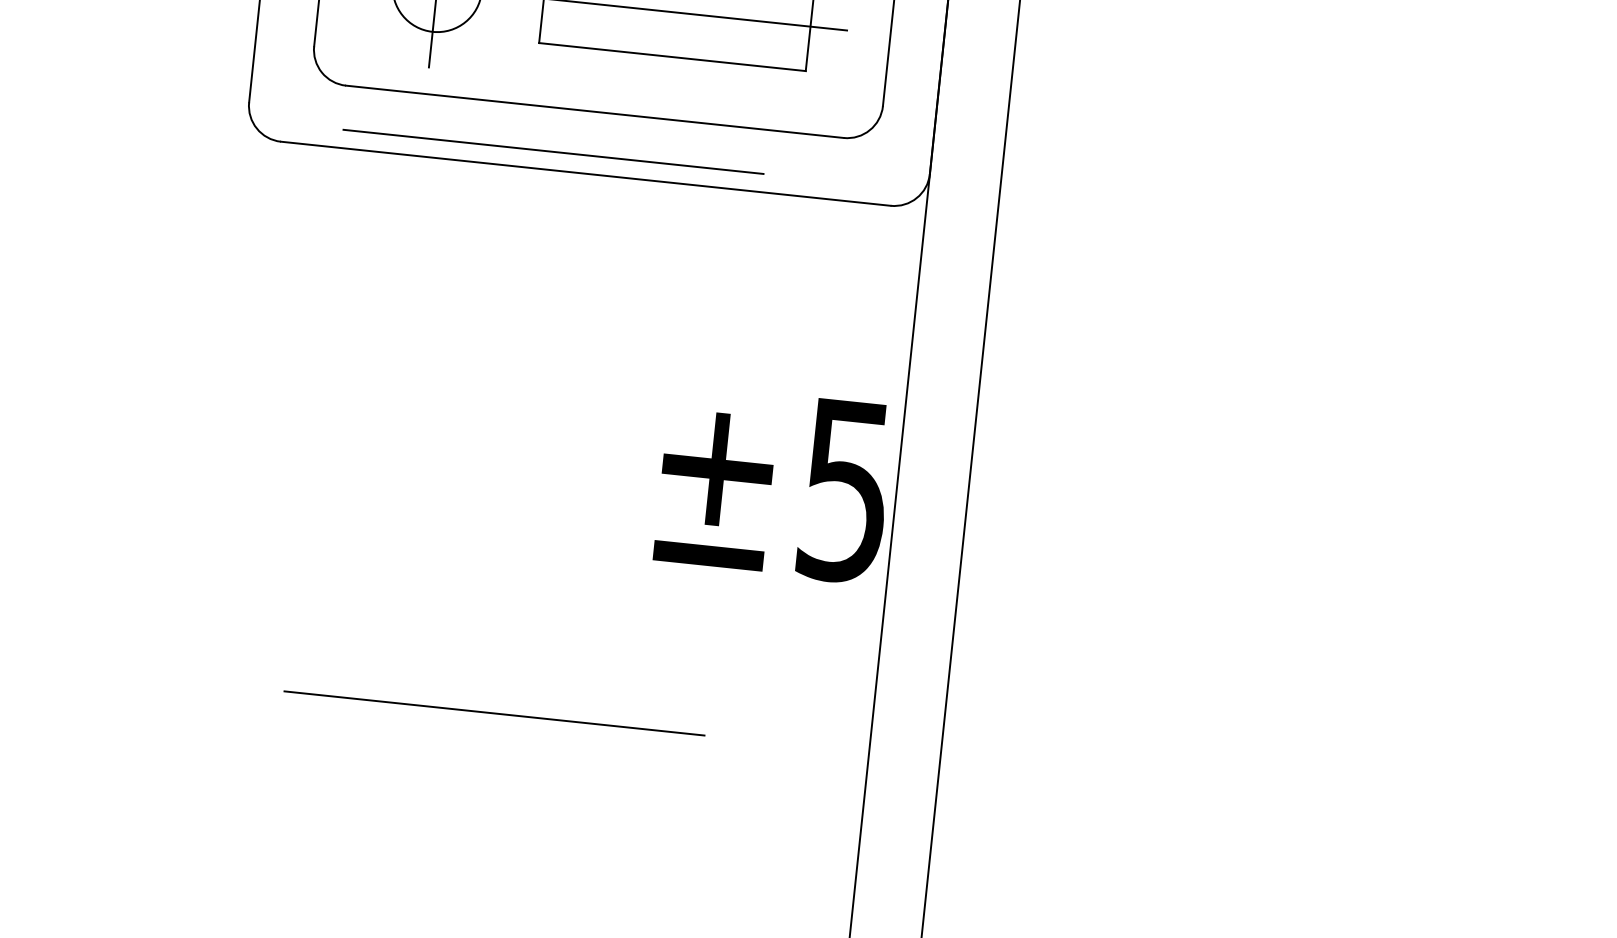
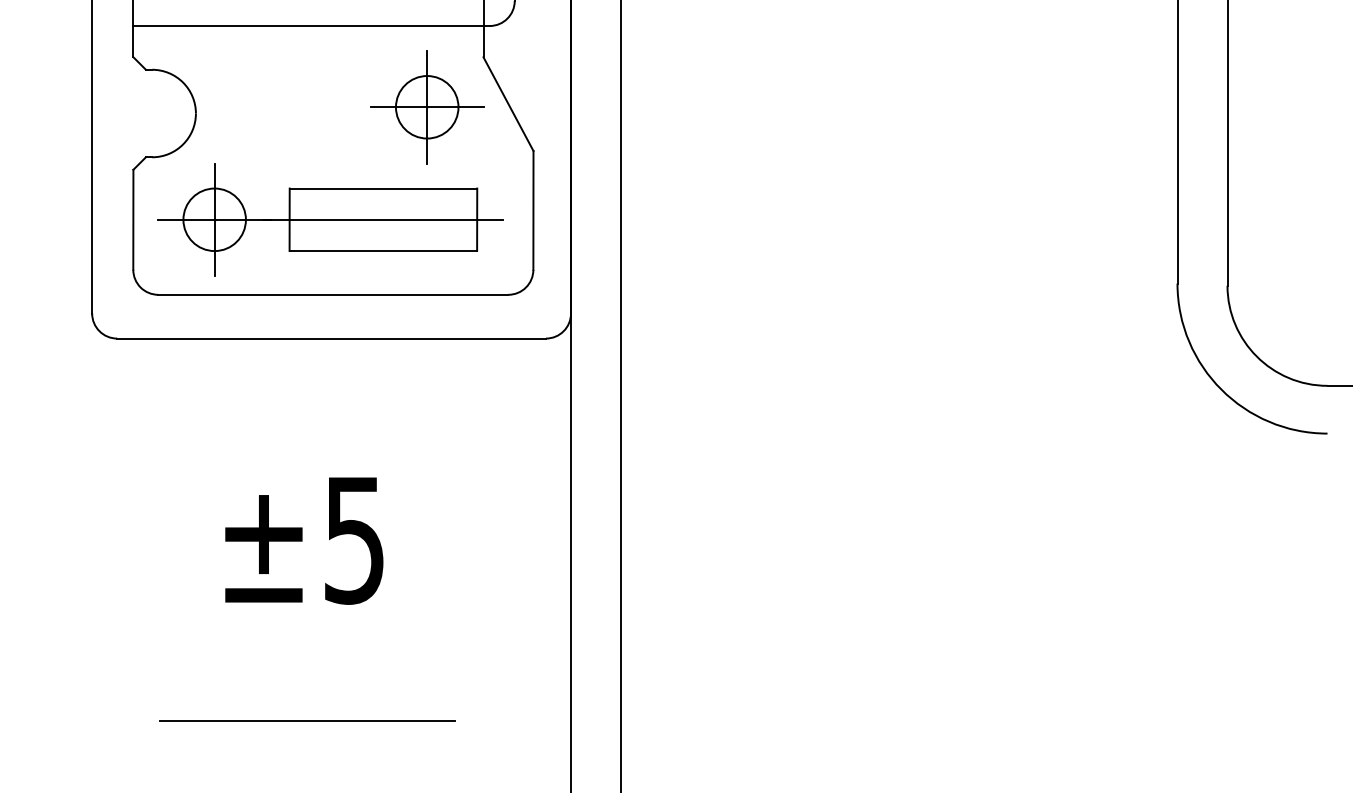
line: (553, 151) -> (307, 325), removed
text: (774, 483) -> (304, 540), moved

